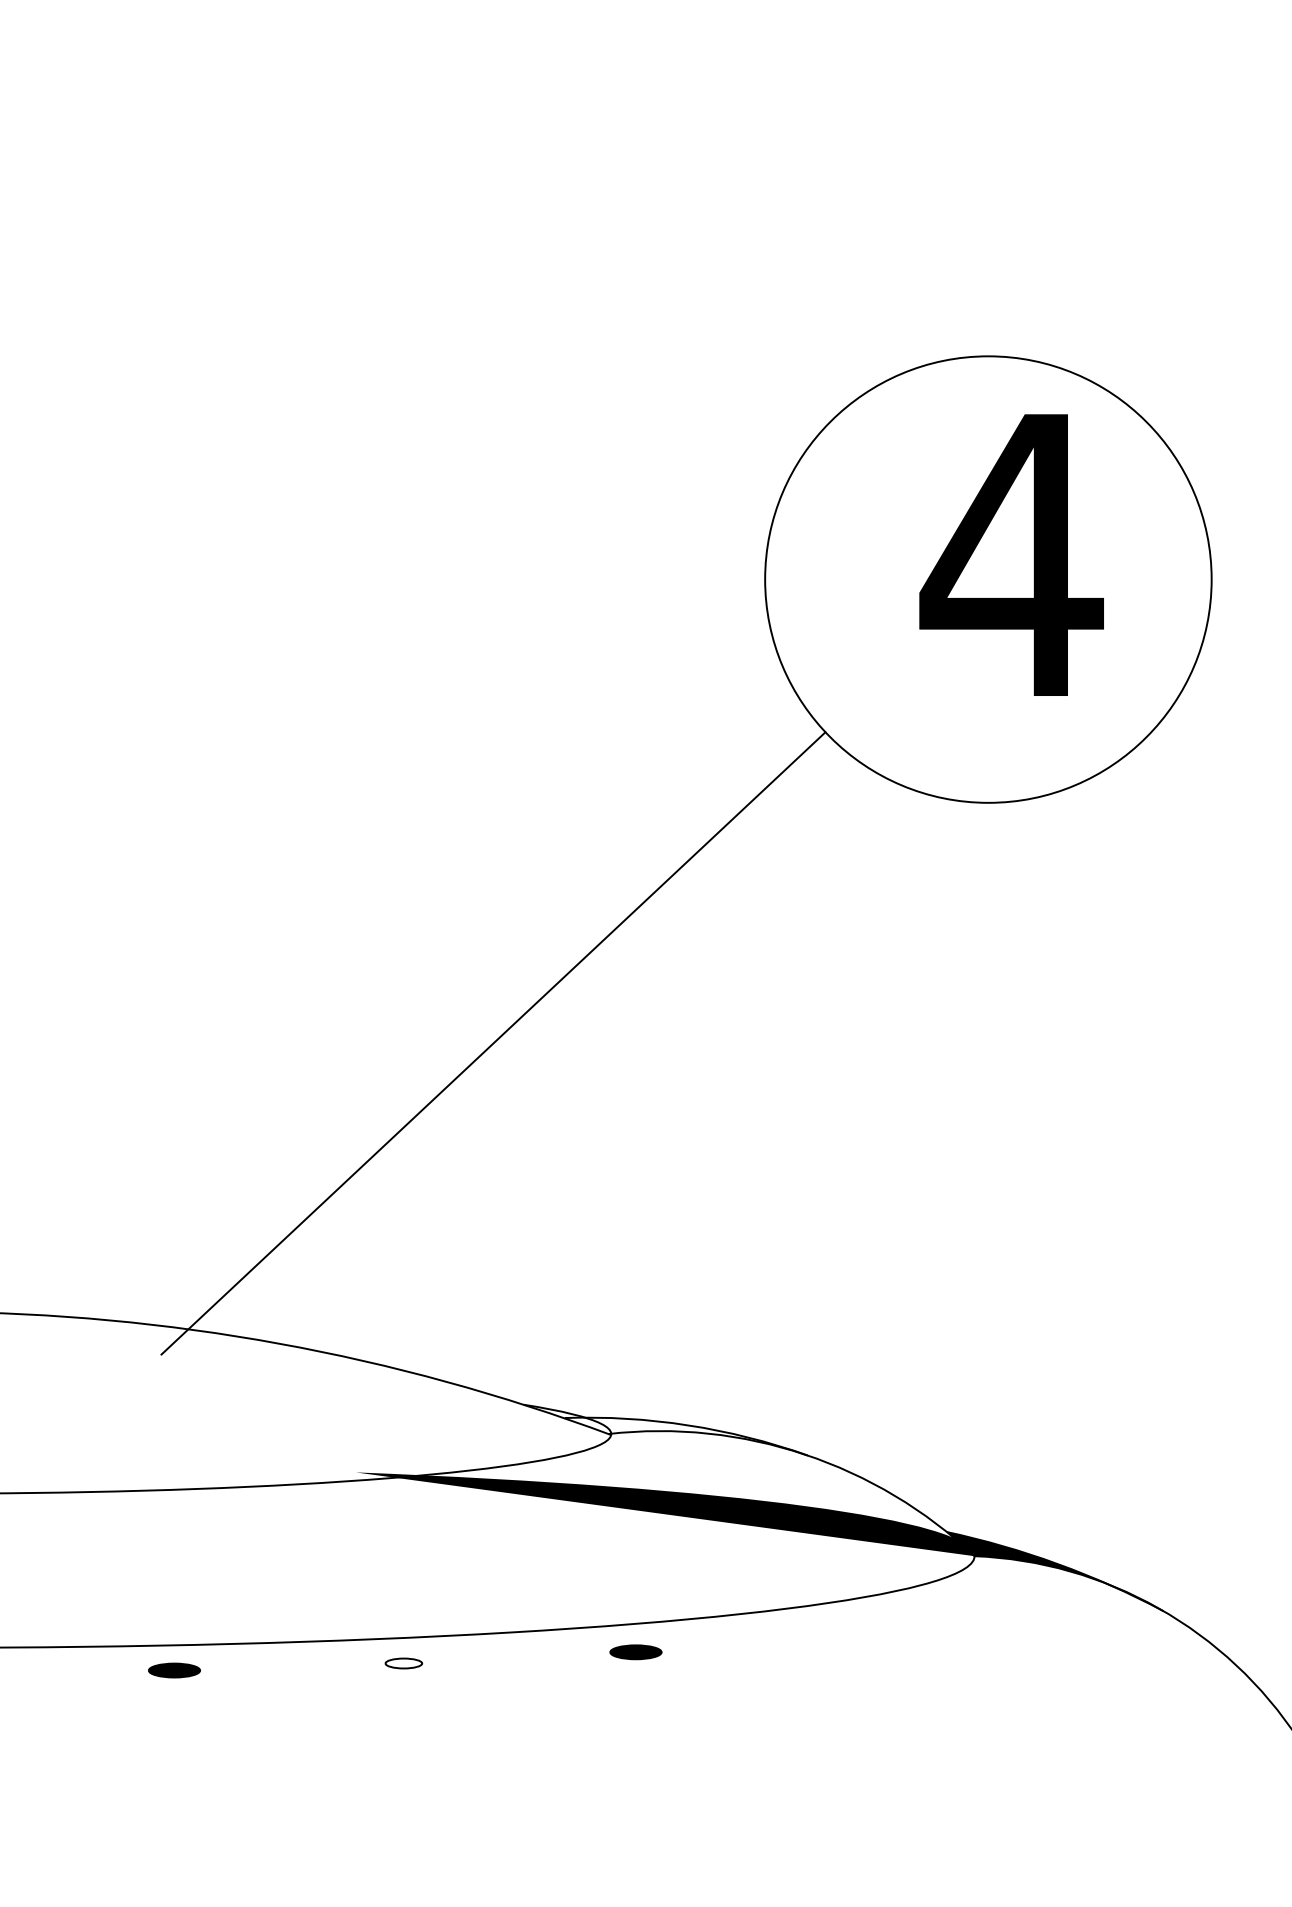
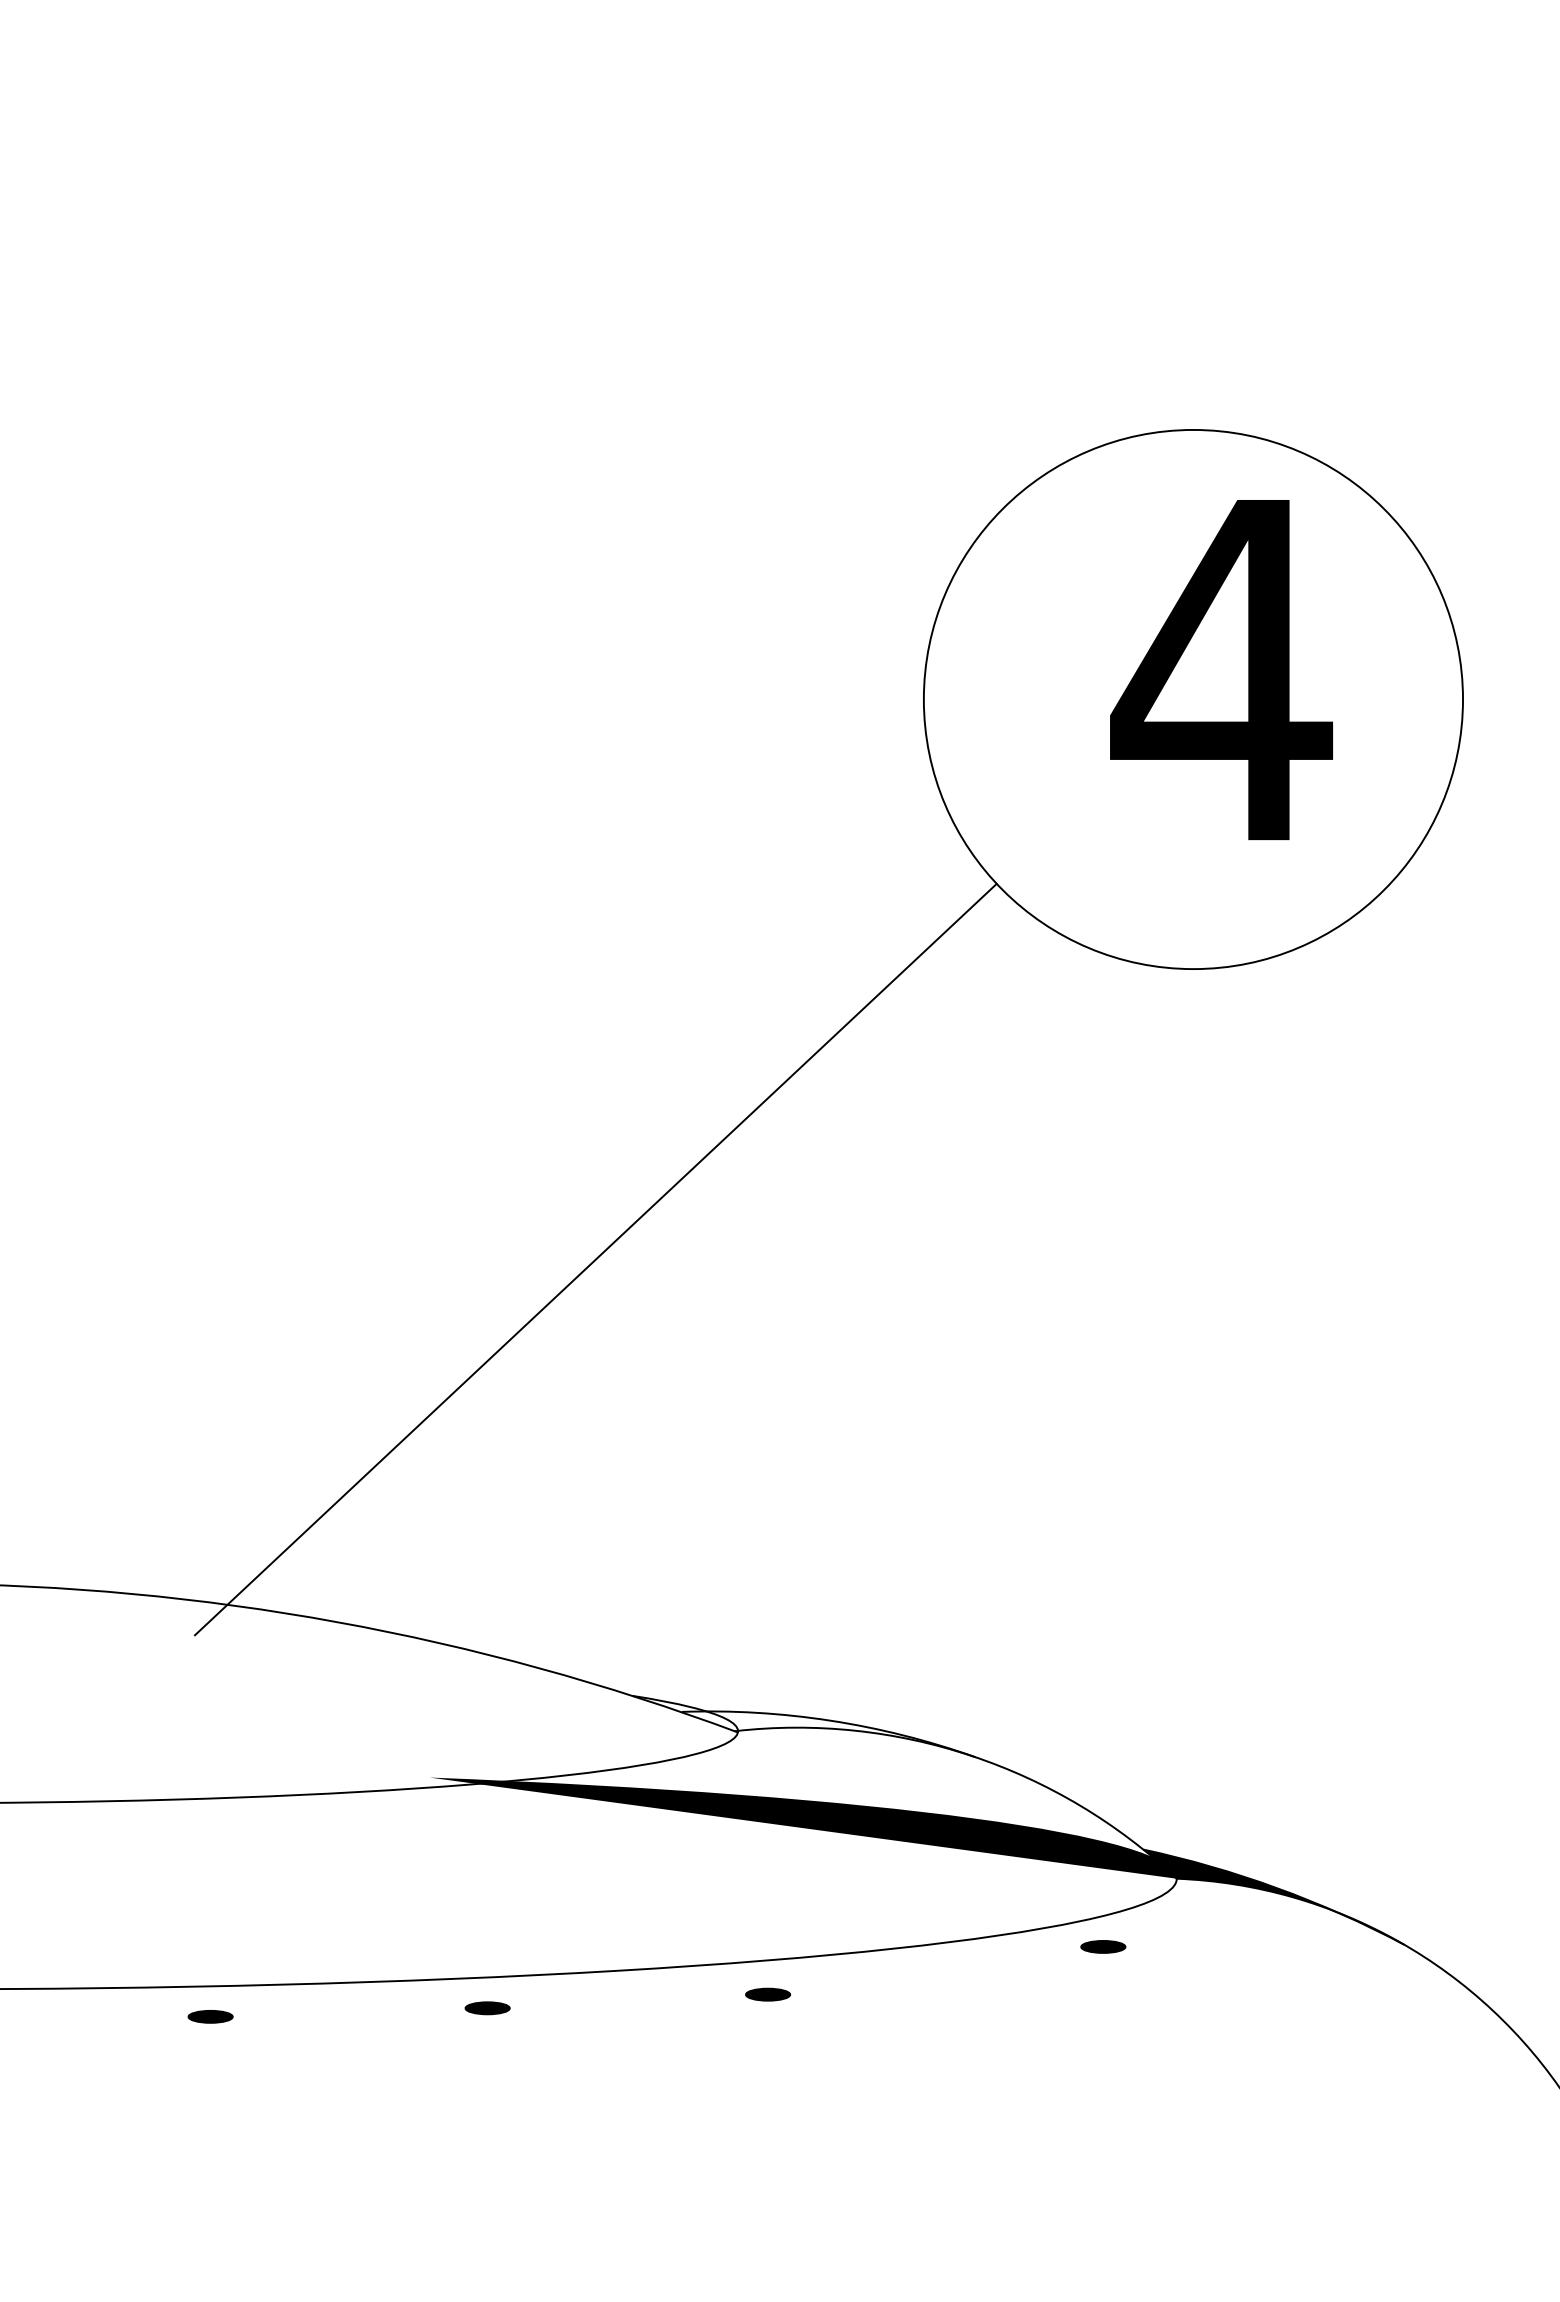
part: (913, 1612) -> (1103, 1946), added
part: (636, 1652) -> (768, 1994), size x0.71
fill: (403, 1663) -> (487, 2008), added
part: (174, 1670) -> (210, 2016), size x0.71

